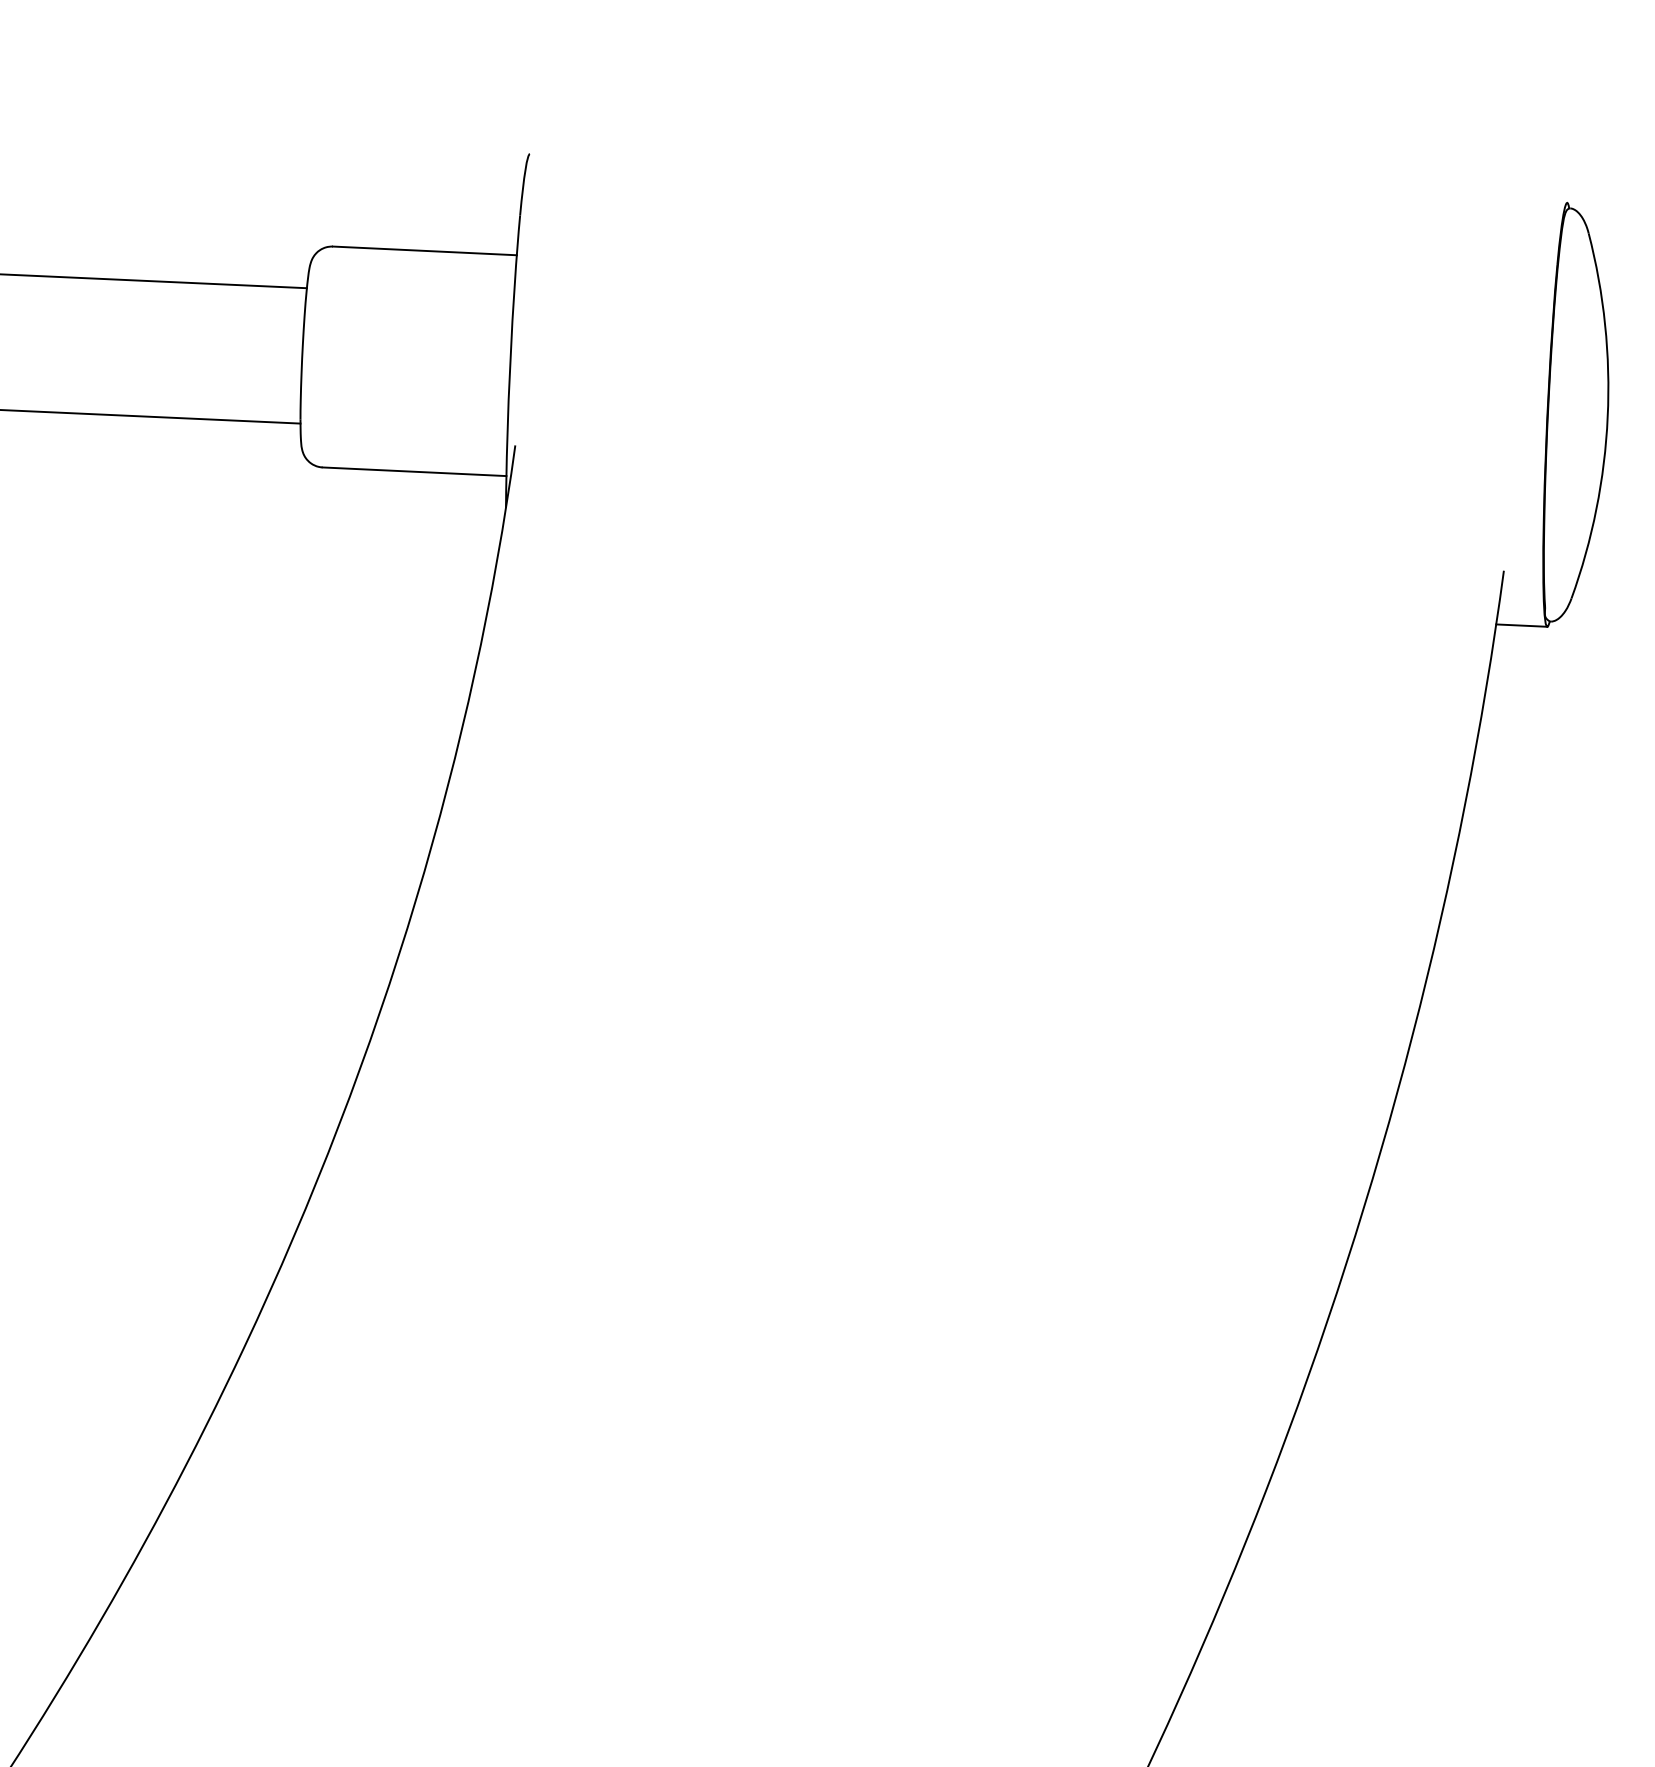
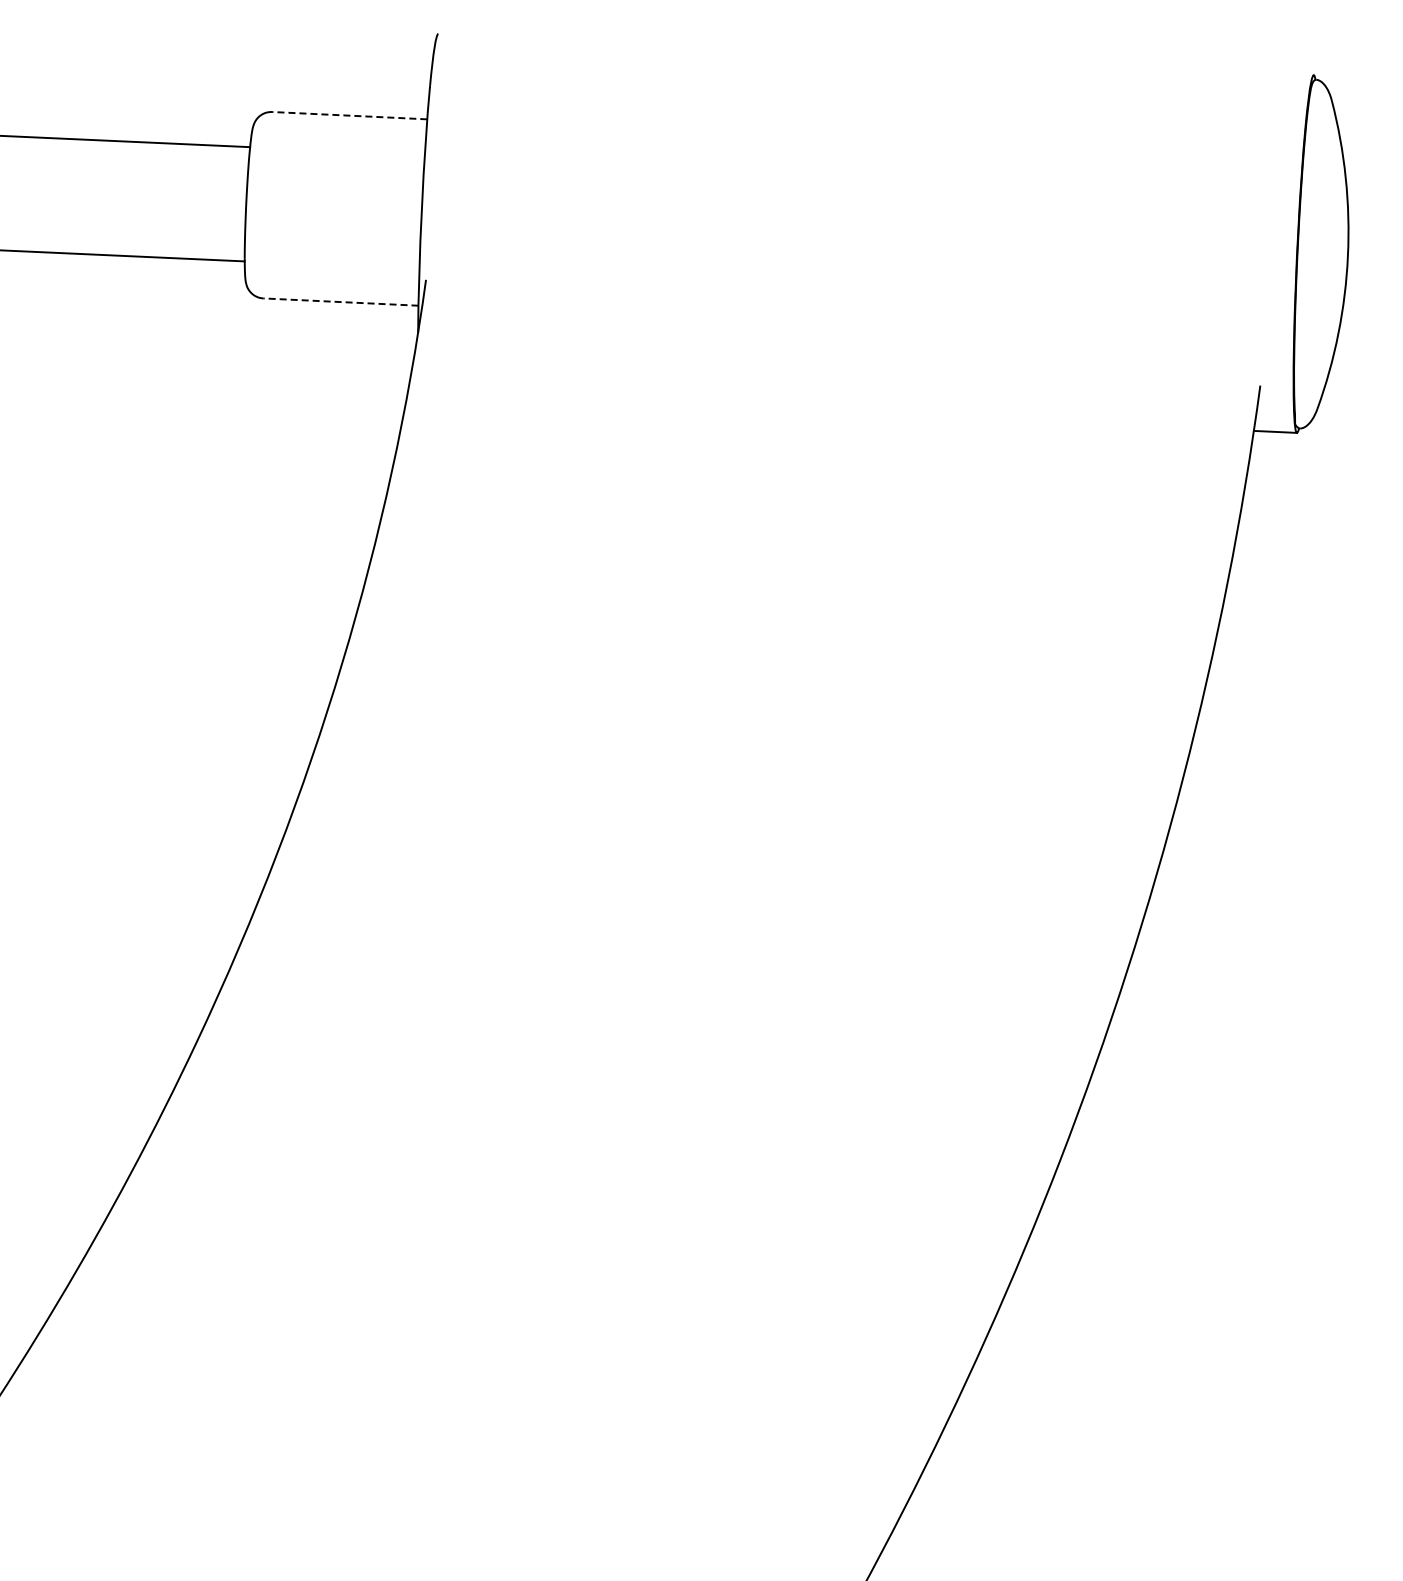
line: (424, 250) -> (349, 115), solid -> dashed
line: (413, 472) -> (340, 302), solid -> dashed

